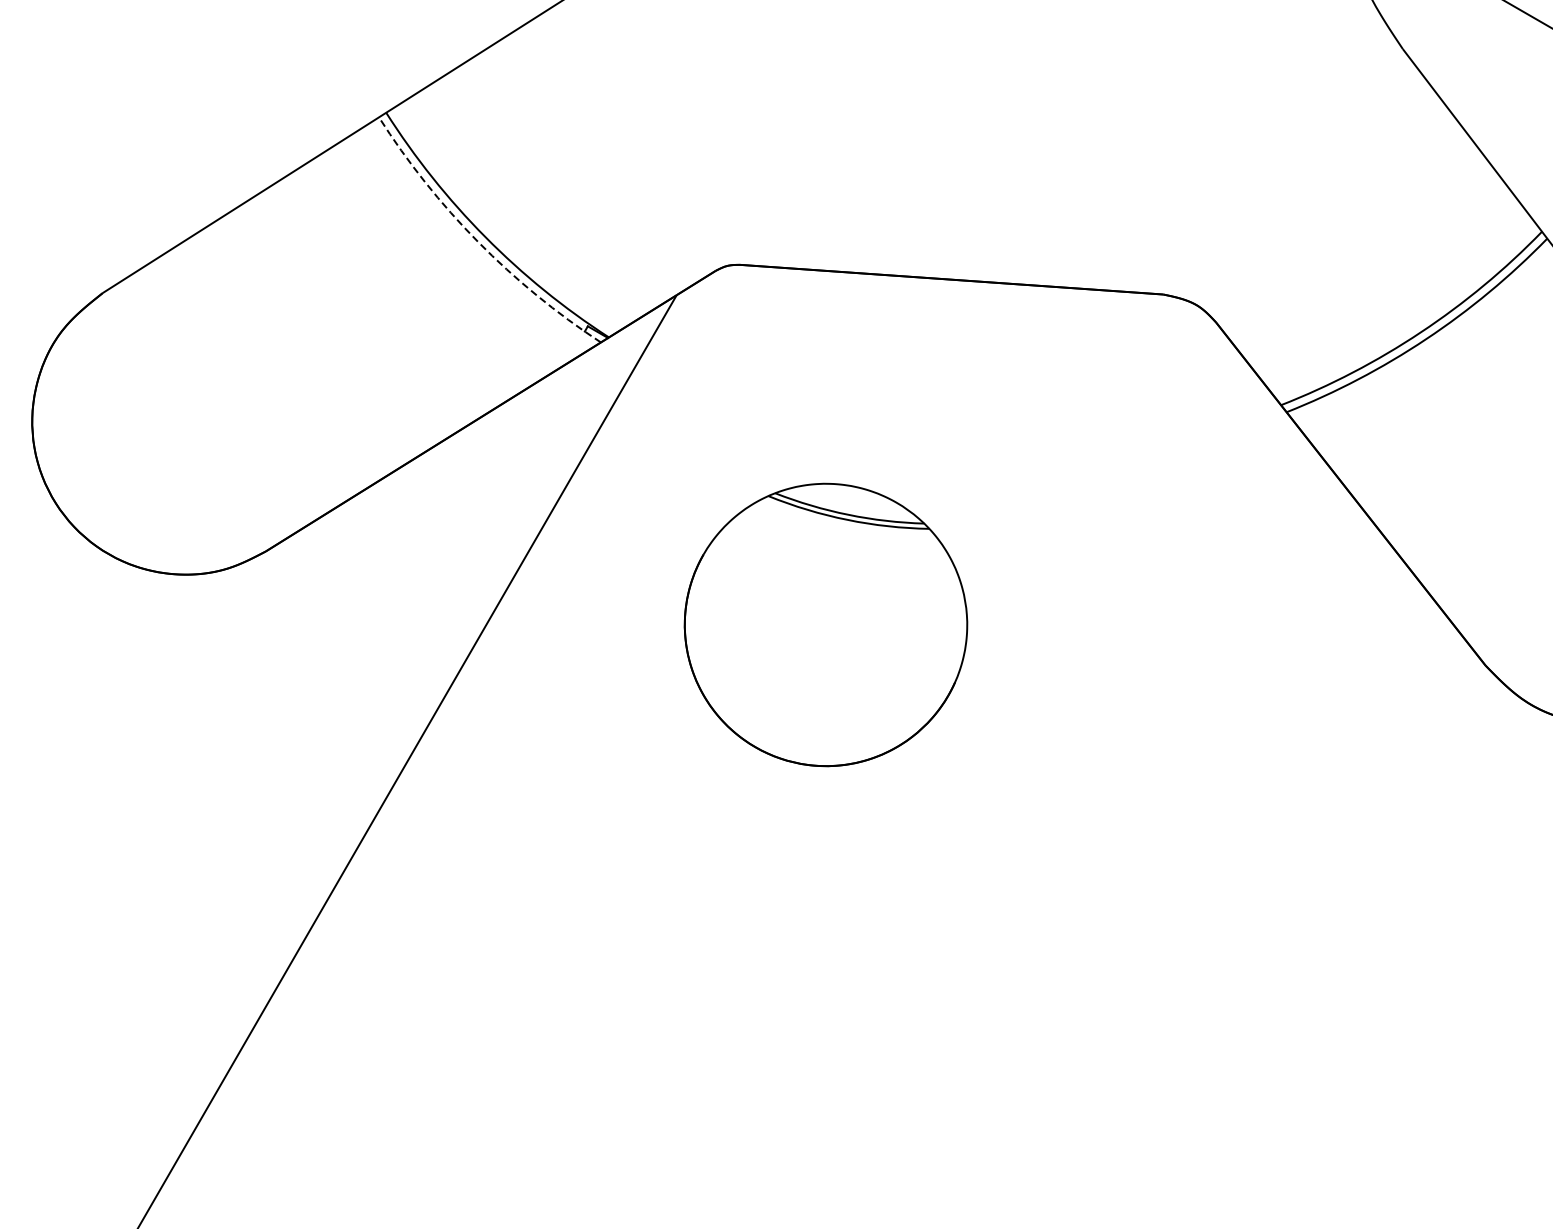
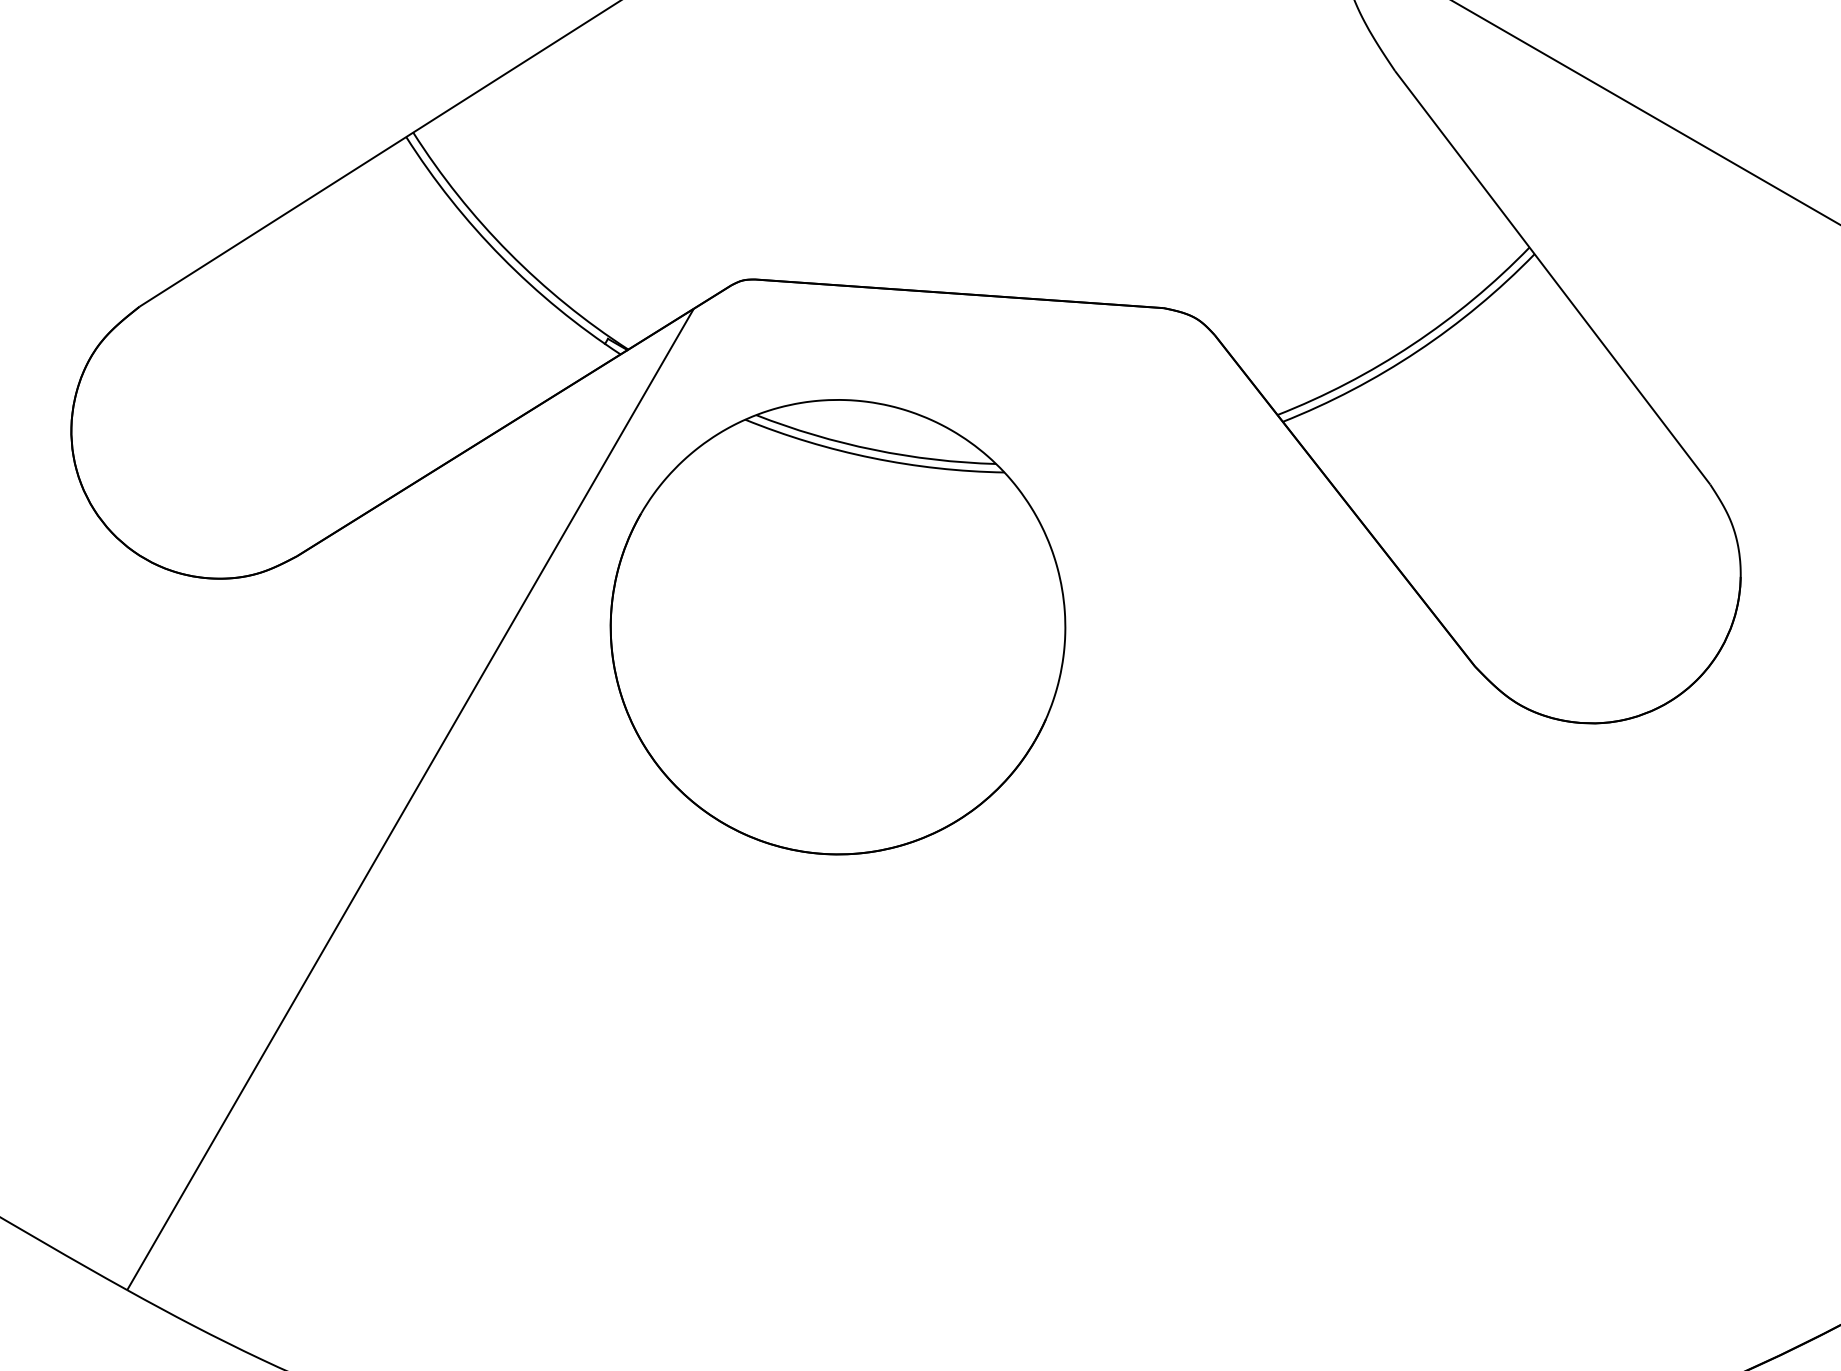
arc: (477, 242) -> (501, 257), dashed -> solid
part: (825, 625) -> (837, 627), size x1.67

